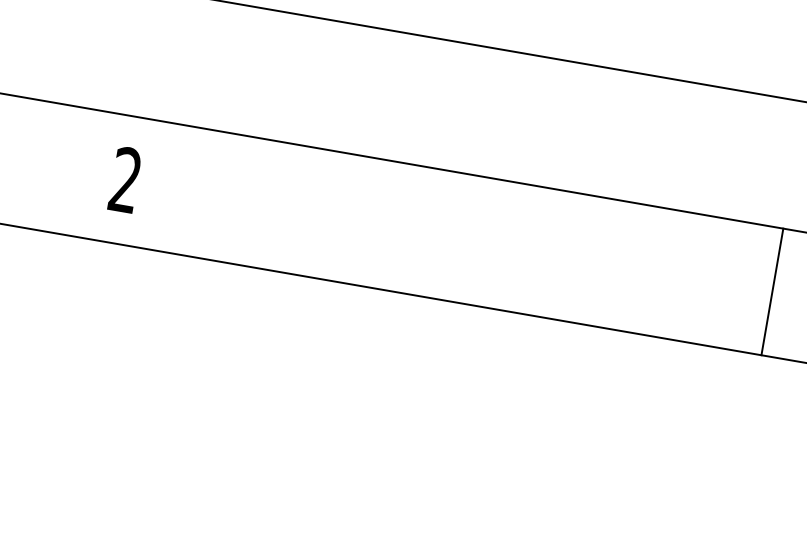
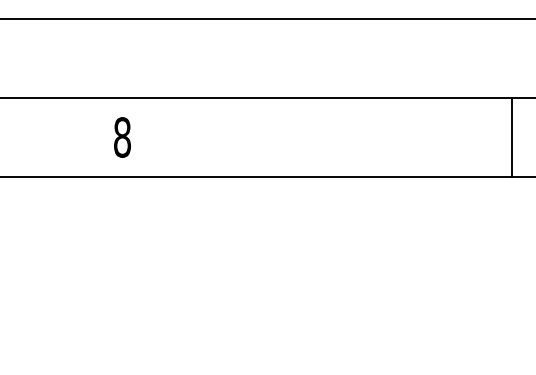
text: (125, 180) -> (122, 137), 2 -> 8
line: (771, 291) -> (511, 137), moved

